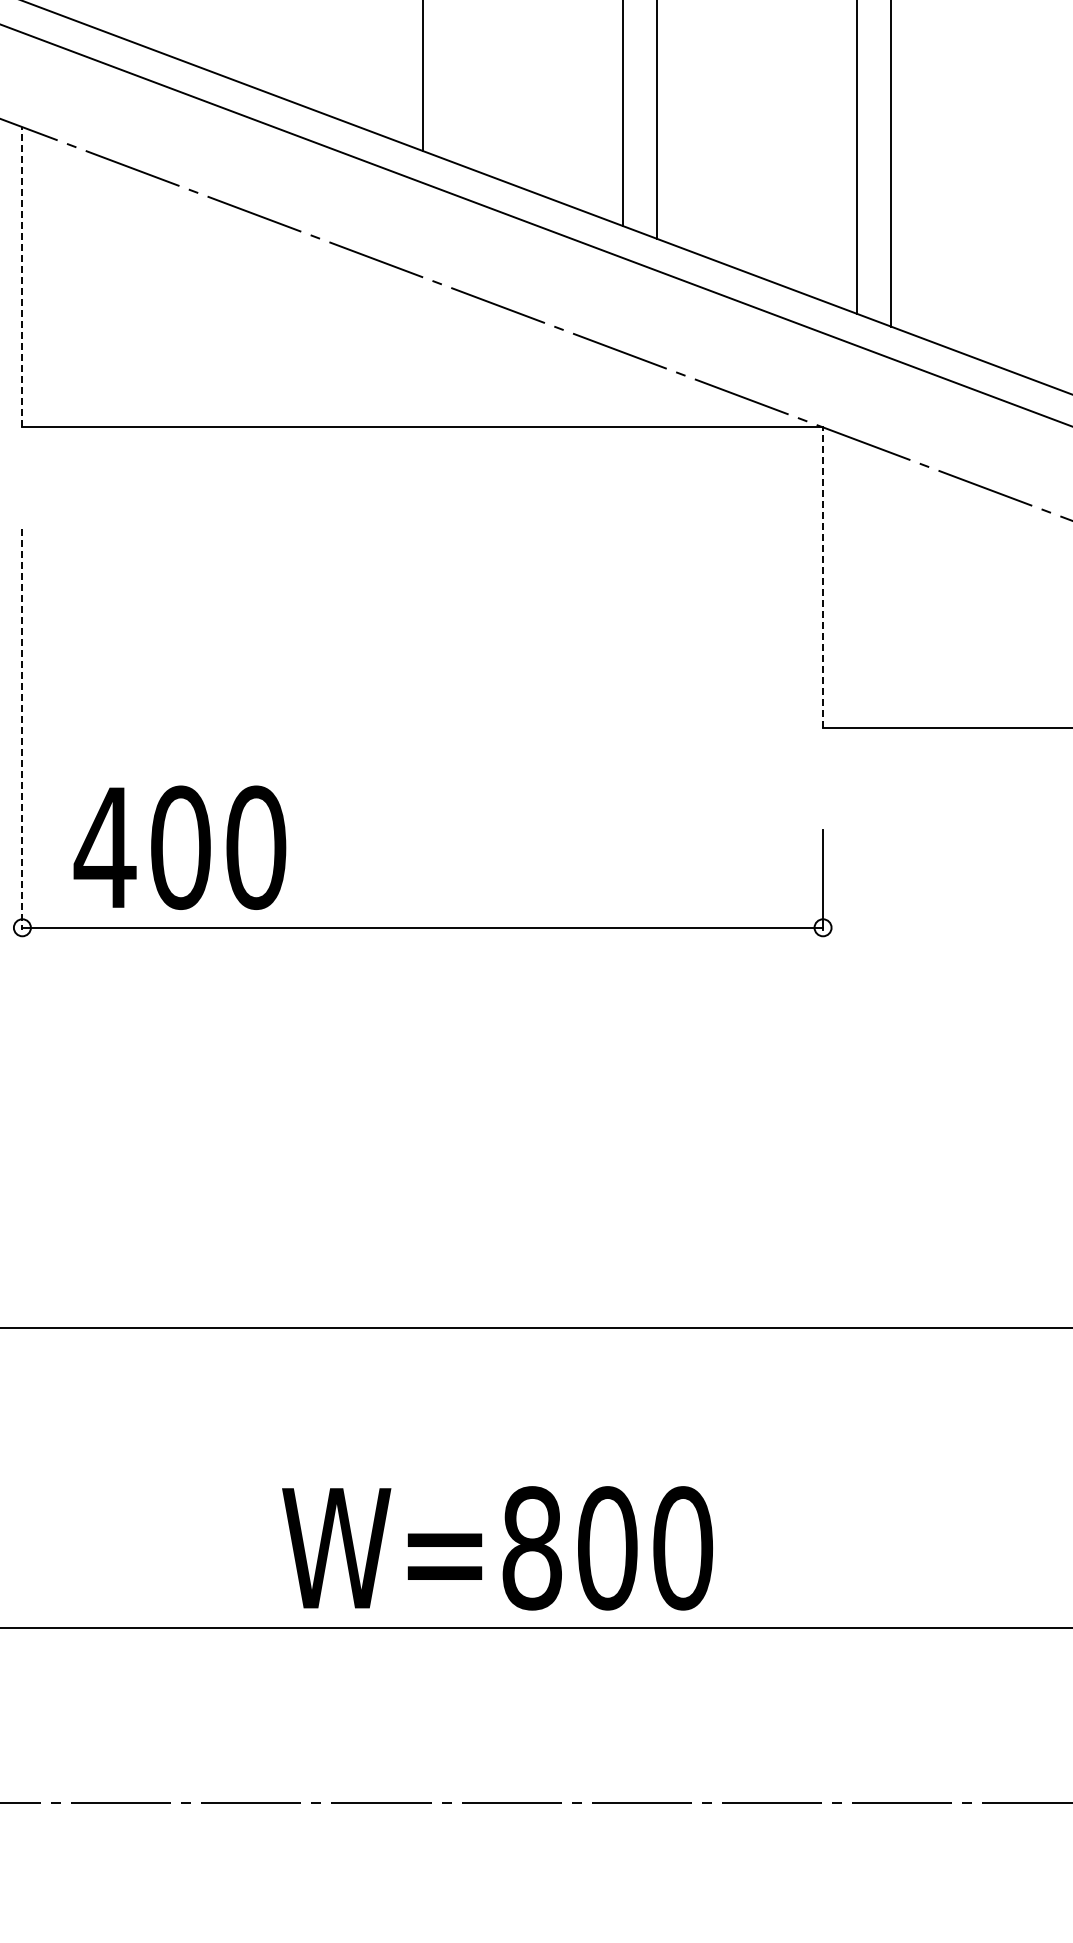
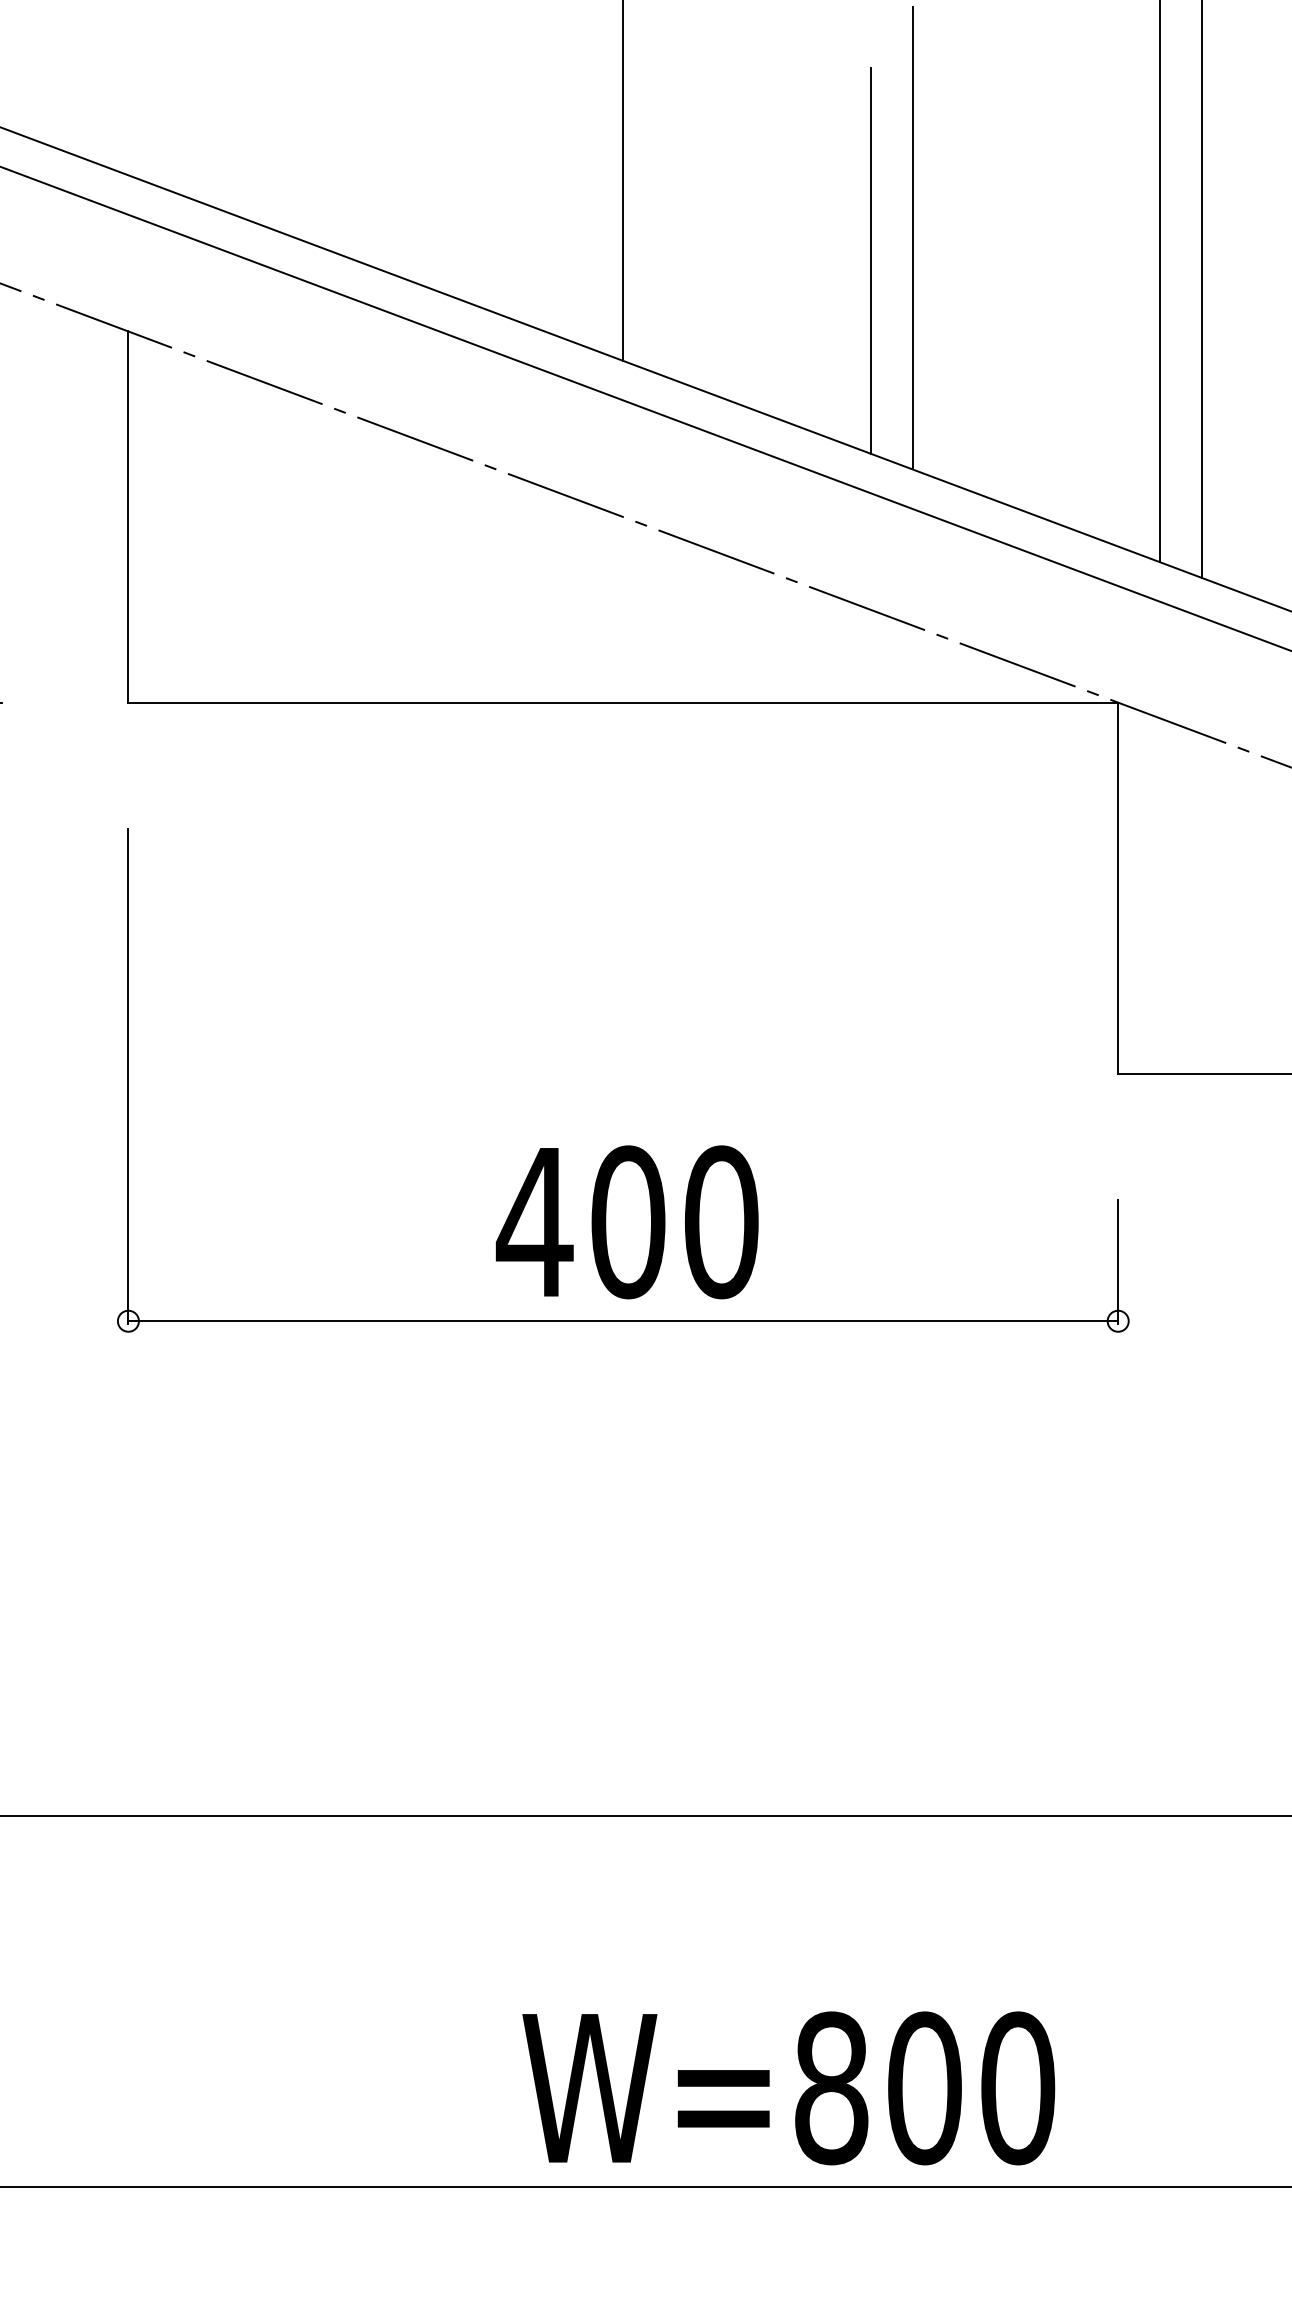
line: (22, 276) -> (128, 516), dashed -> solid
line: (823, 577) -> (1118, 888), dashed -> solid
line: (22, 730) -> (128, 1077), dashed -> solid
text: (179, 847) -> (626, 1221), moved
text: (497, 1548) -> (788, 2088), moved

